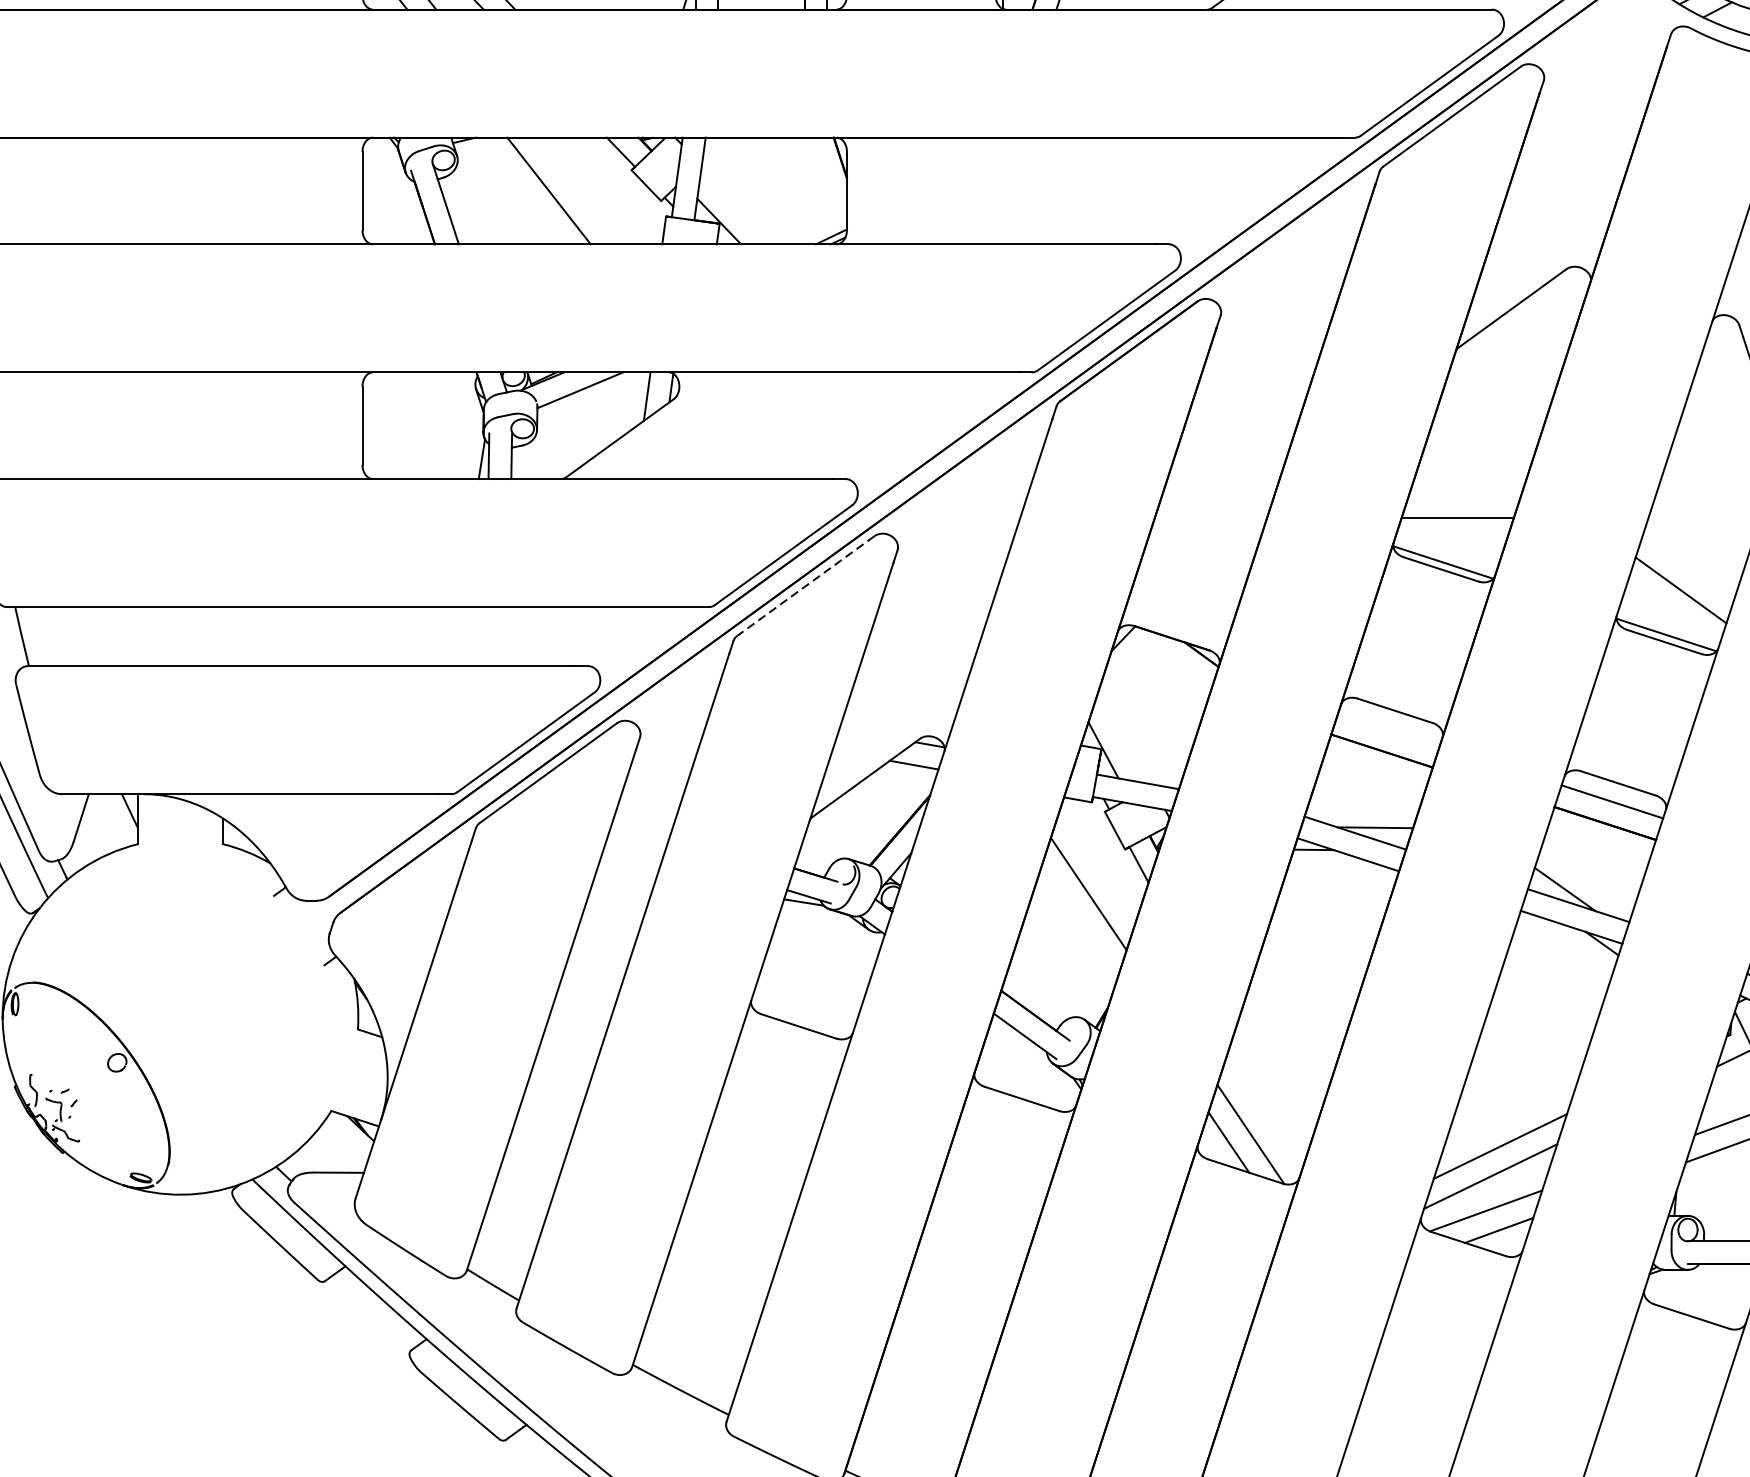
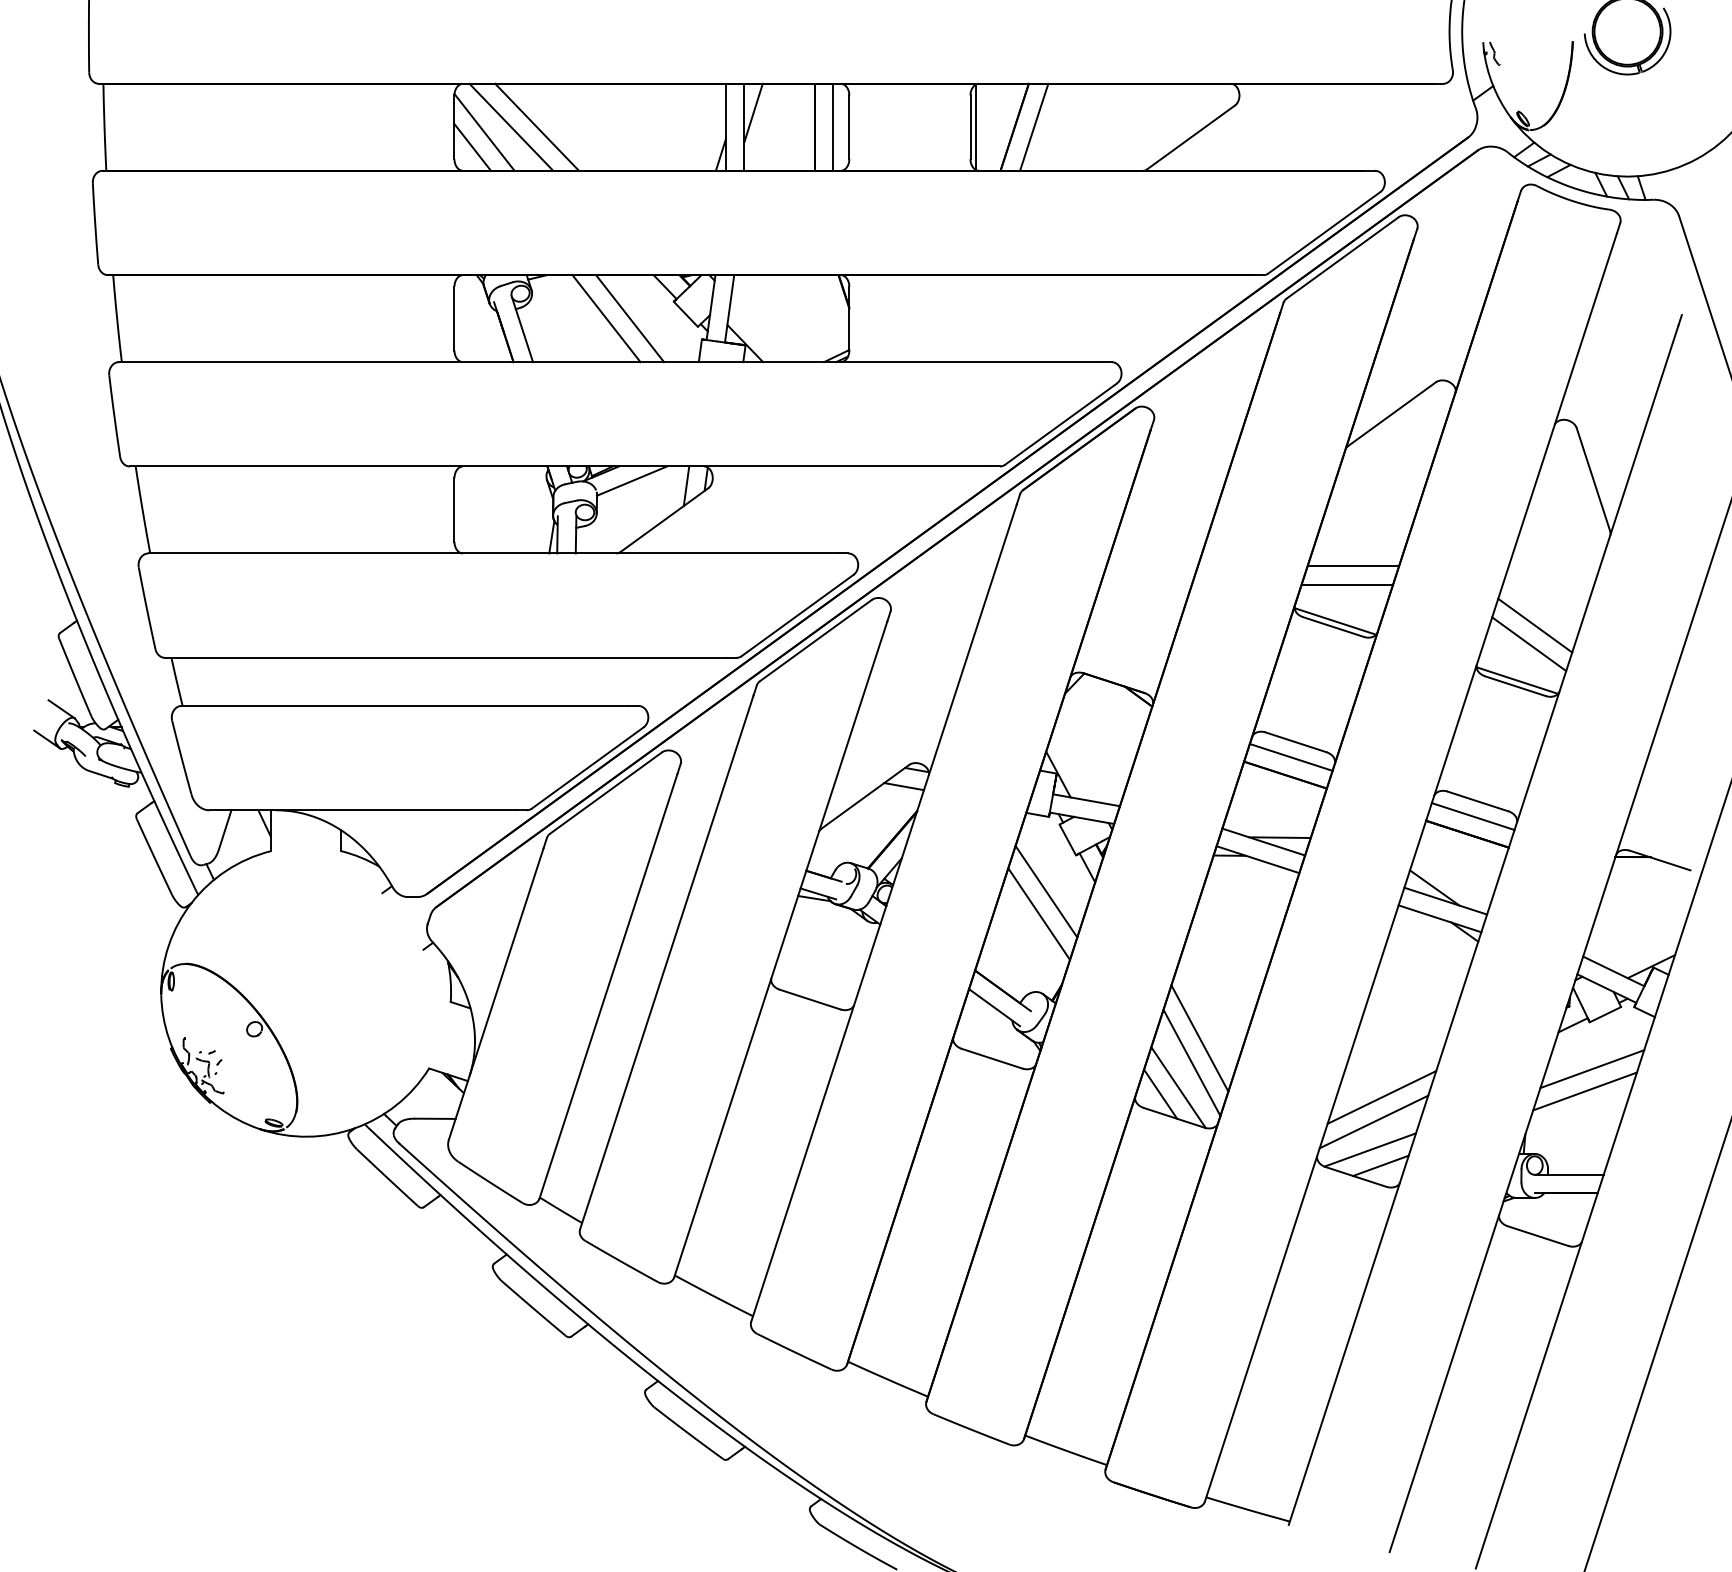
line: (578, 190) -> (630, 318), added
line: (1465, 495) -> (1353, 566), added
line: (1688, 567) -> (1535, 625), added
line: (805, 585) -> (815, 640), dashed -> solid
line: (1388, 728) -> (1290, 756), added
line: (1080, 920) -> (1039, 913), added
line: (1276, 1074) -> (1199, 1038), added
line: (1266, 1103) -> (1191, 1062), added

